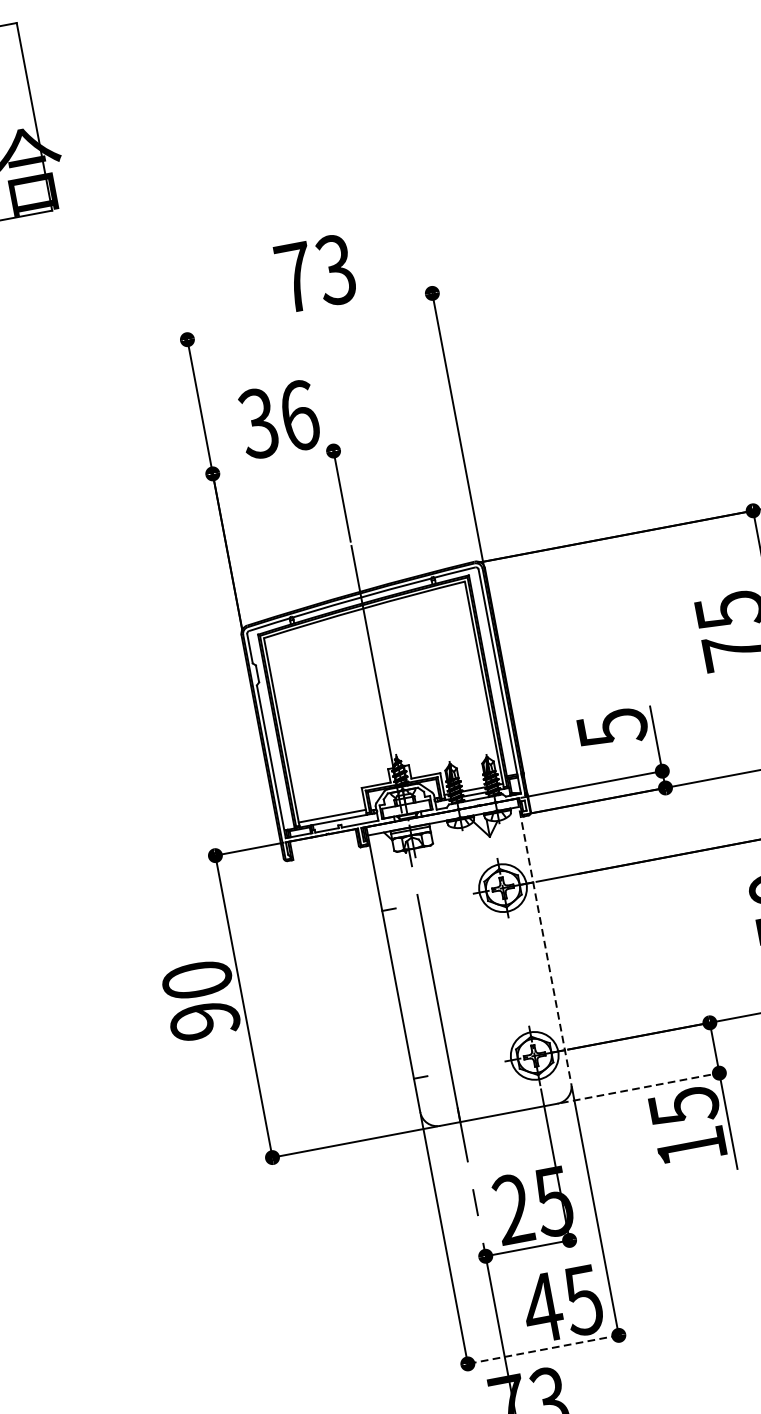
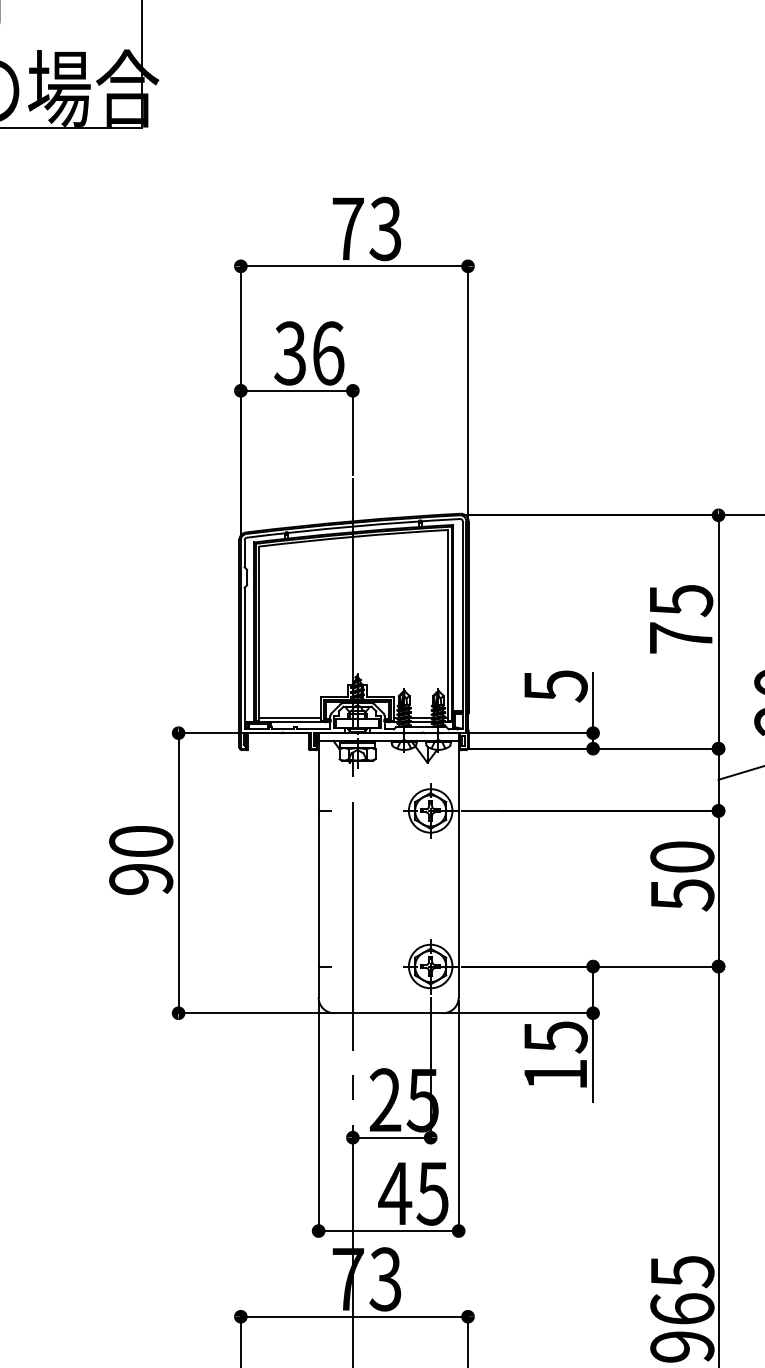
line: (310, 316) -> (354, 266), added
line: (272, 462) -> (296, 390), added
line: (544, 941) -> (458, 865), dashed -> solid
line: (642, 1088) -> (521, 1013), dashed -> solid
line: (543, 1350) -> (388, 1231), dashed -> solid

